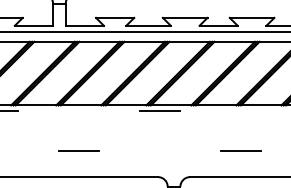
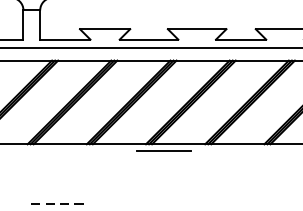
line: (79, 150) -> (58, 203), solid -> dashed
line: (240, 150) -> (269, 203), removed

